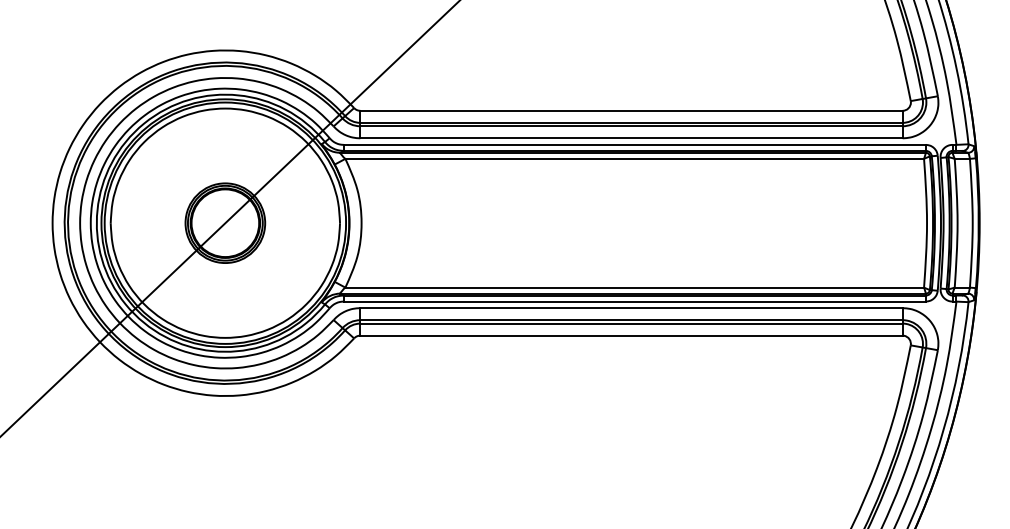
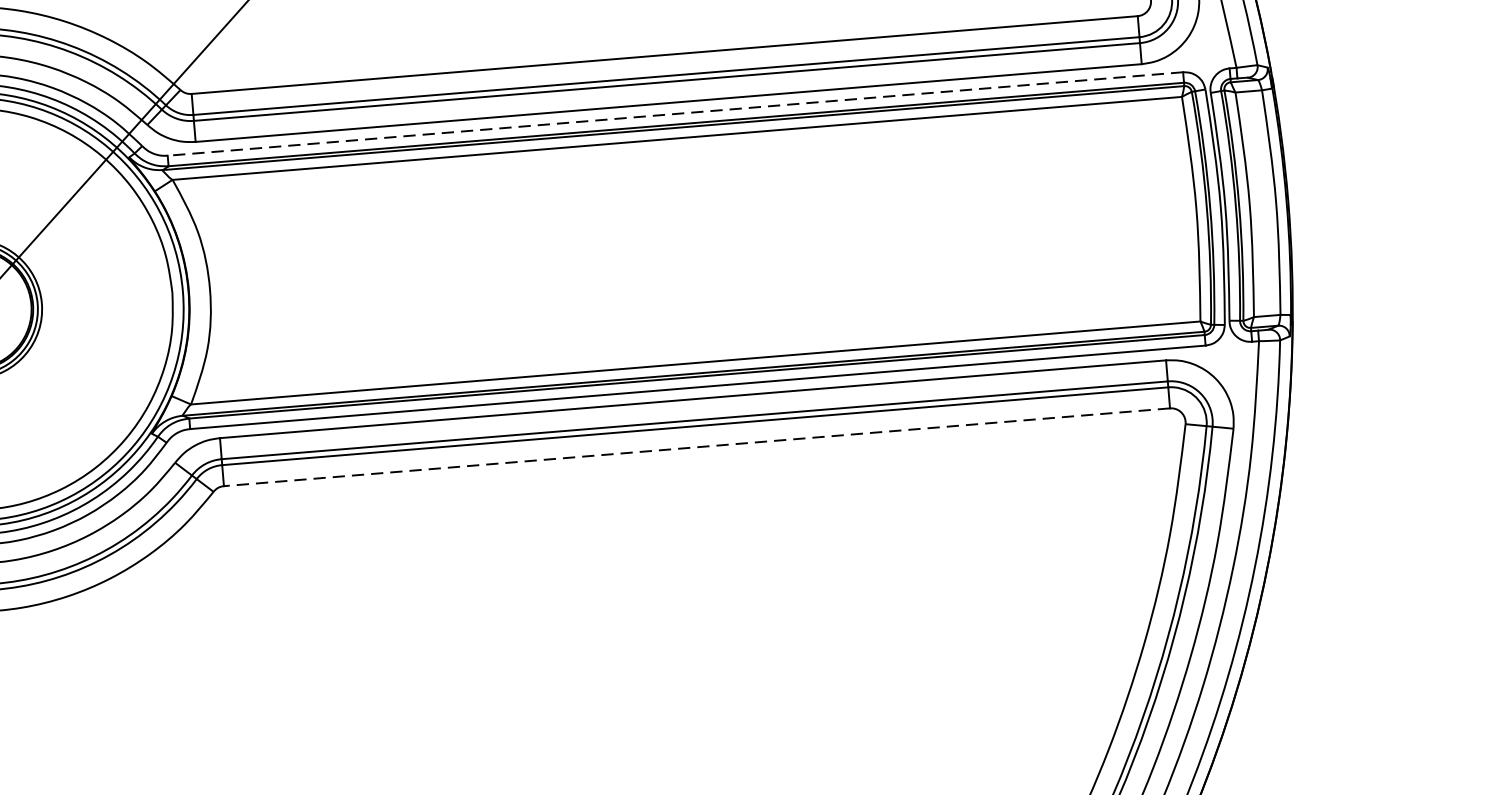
line: (634, 144) -> (674, 113), solid -> dashed
line: (630, 335) -> (695, 447), solid -> dashed

